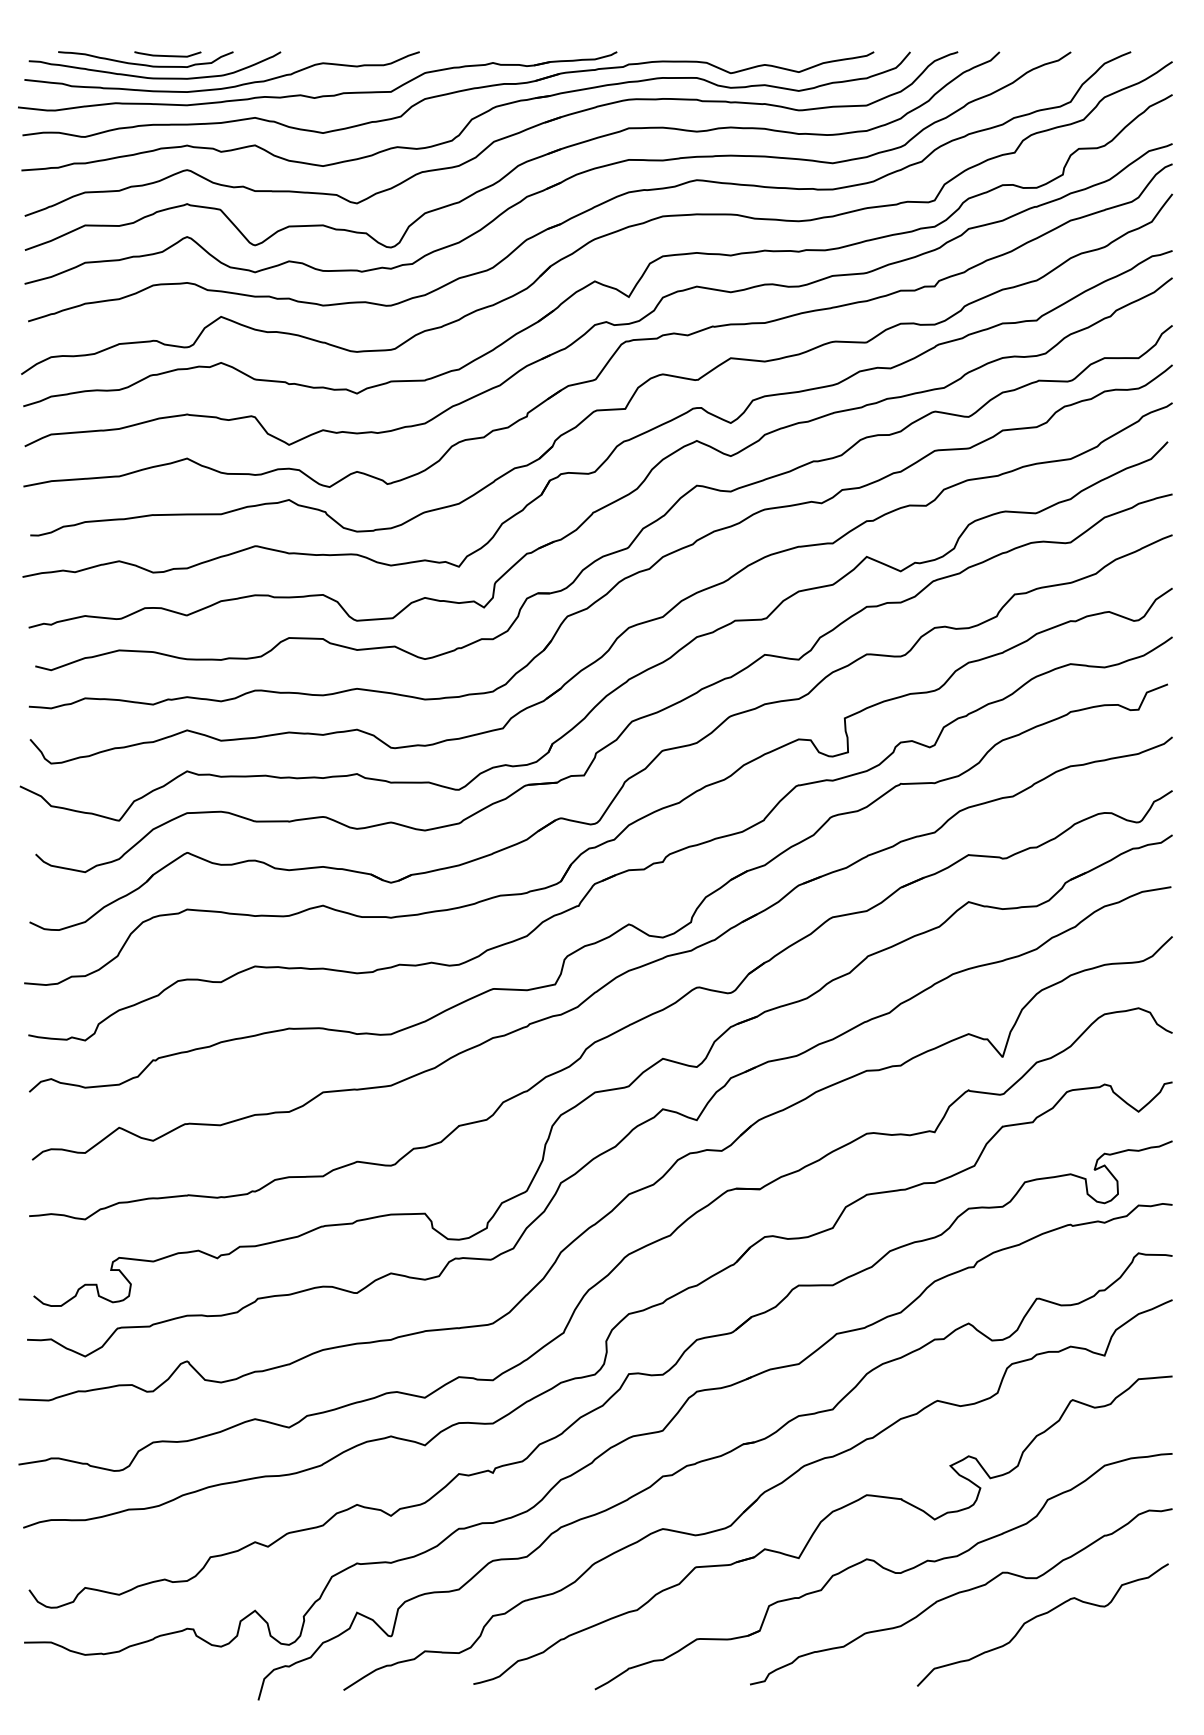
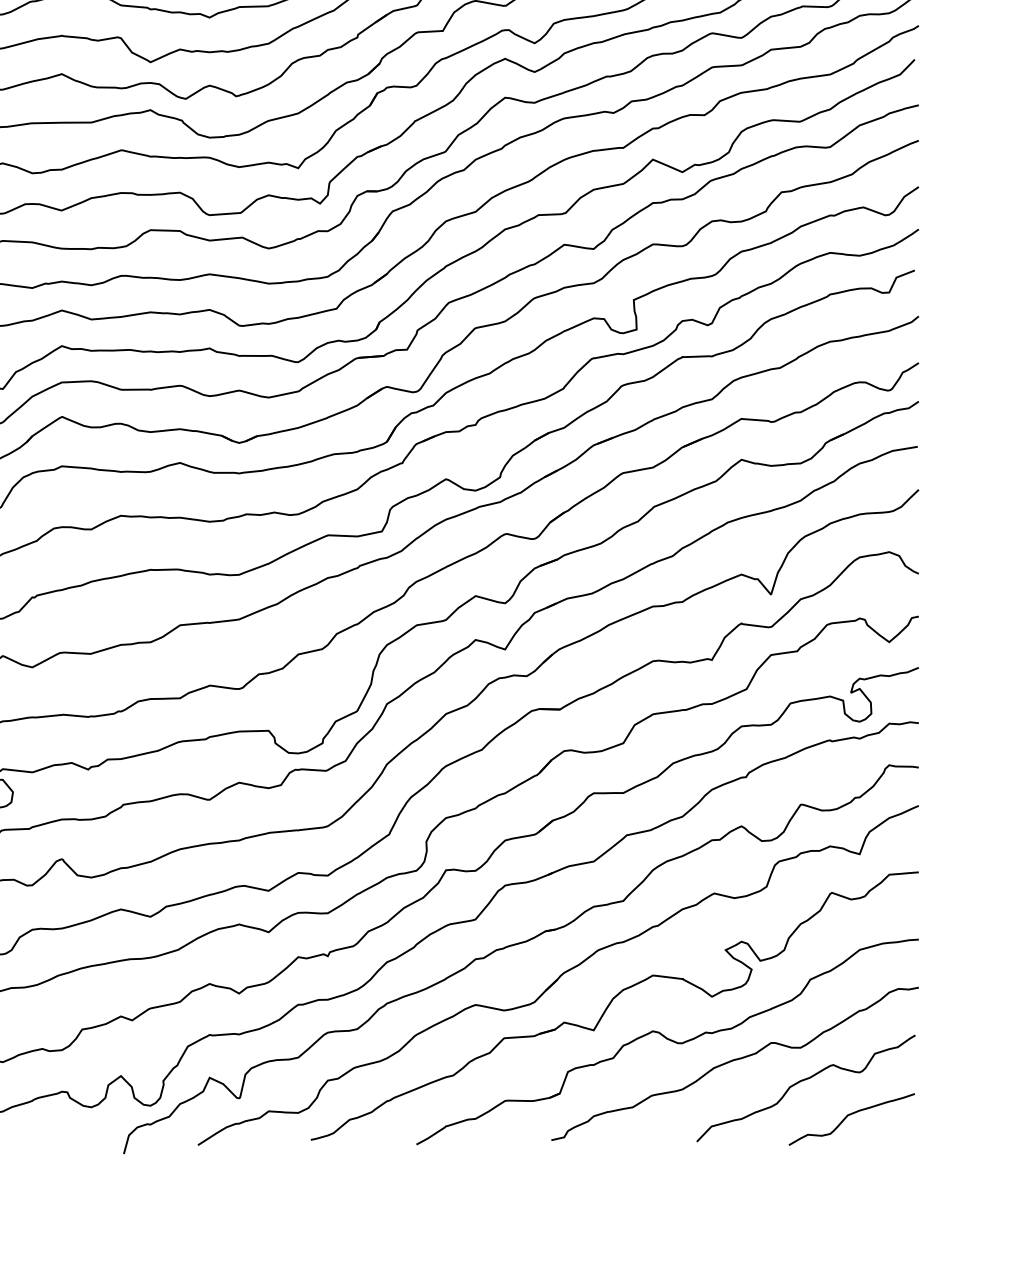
curve: (1095, 1655) -> (851, 1114), added

